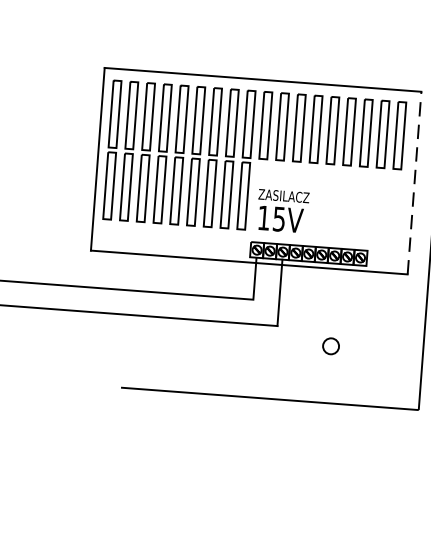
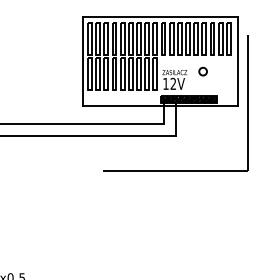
line: (414, 183) -> (237, 61), dashed -> solid
text: (279, 218) -> (173, 83), 15V -> 12V
circle: (329, 345) -> (202, 71), moved

